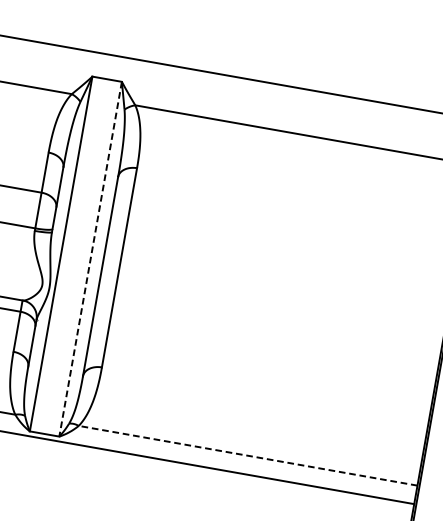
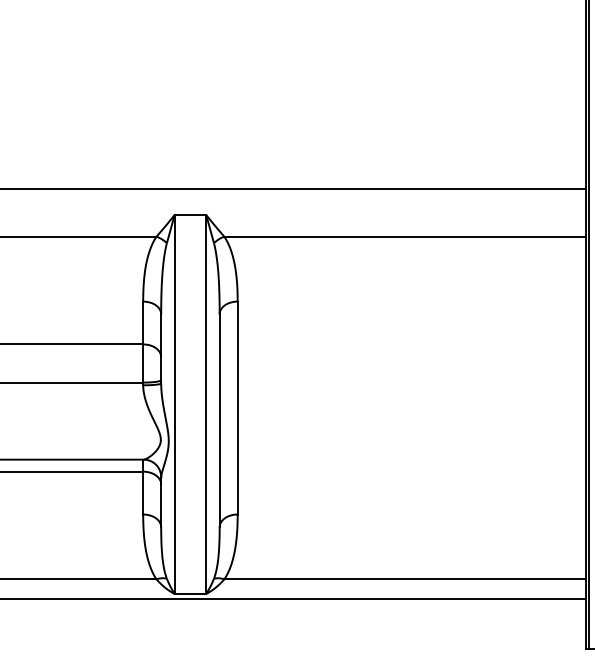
line: (90, 259) -> (206, 404), dashed -> solid
line: (247, 455) -> (404, 579), dashed -> solid

